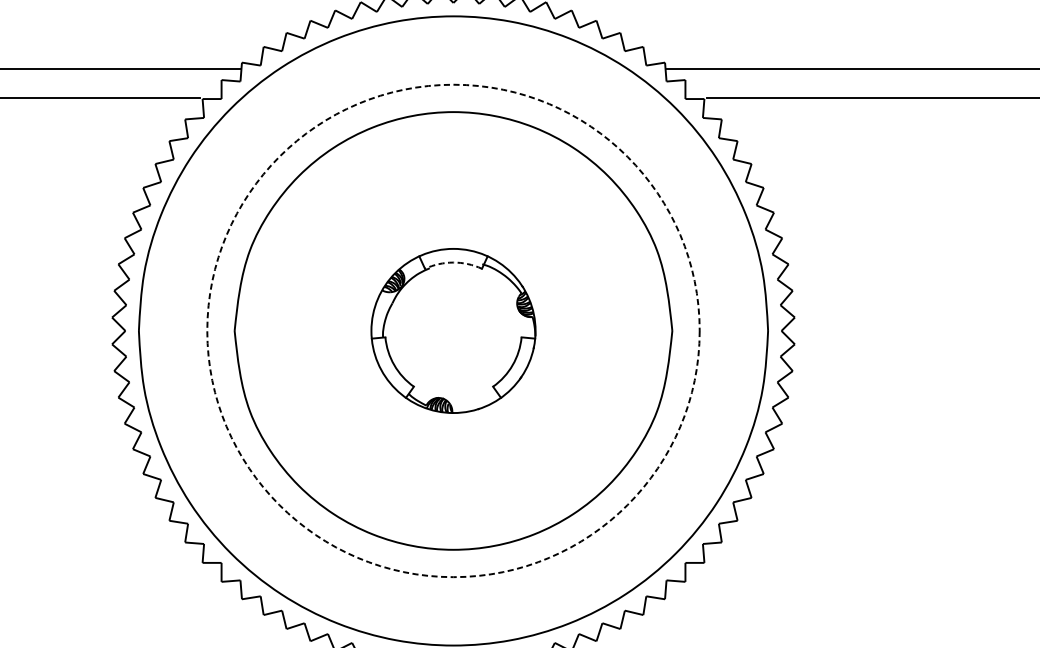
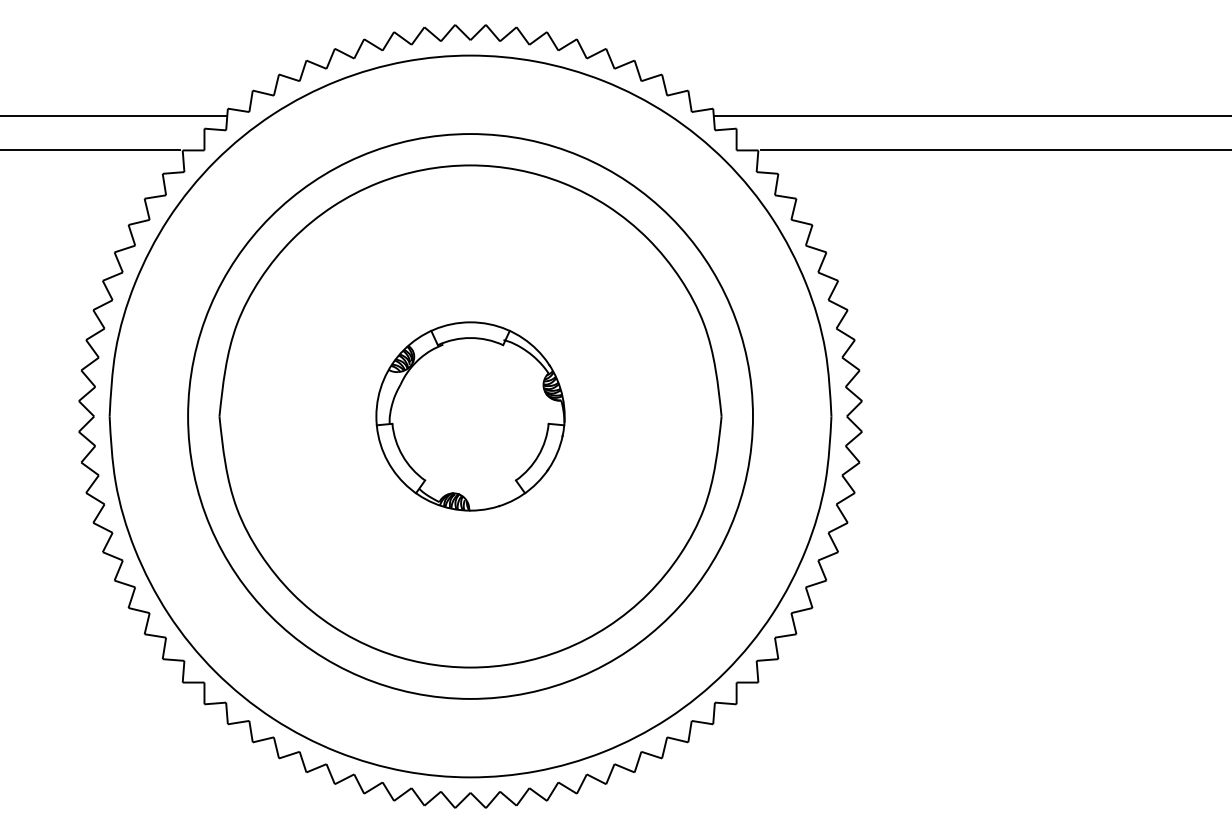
arc: (453, 262) -> (470, 338), dashed -> solid
circle: (453, 330) -> (470, 416), dashed -> solid

